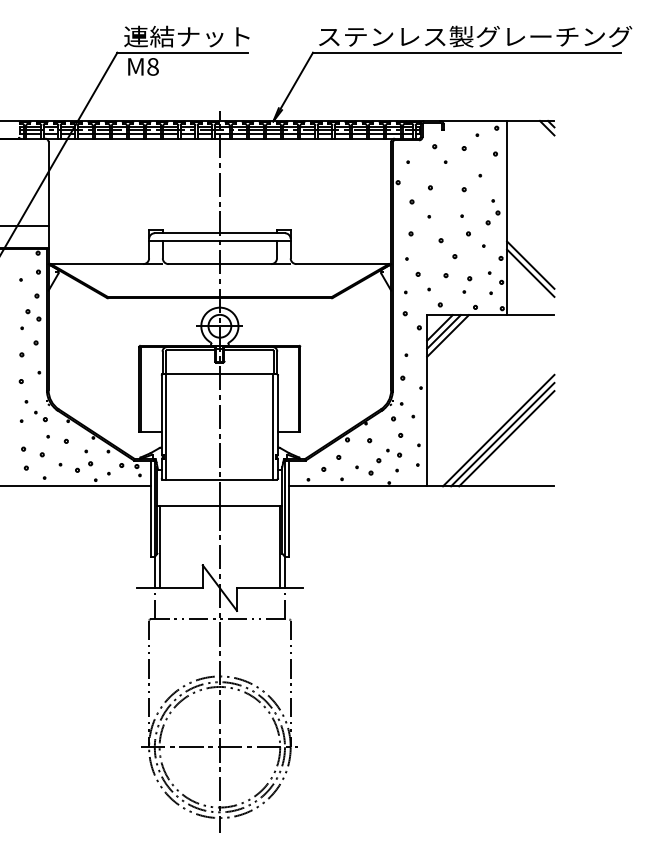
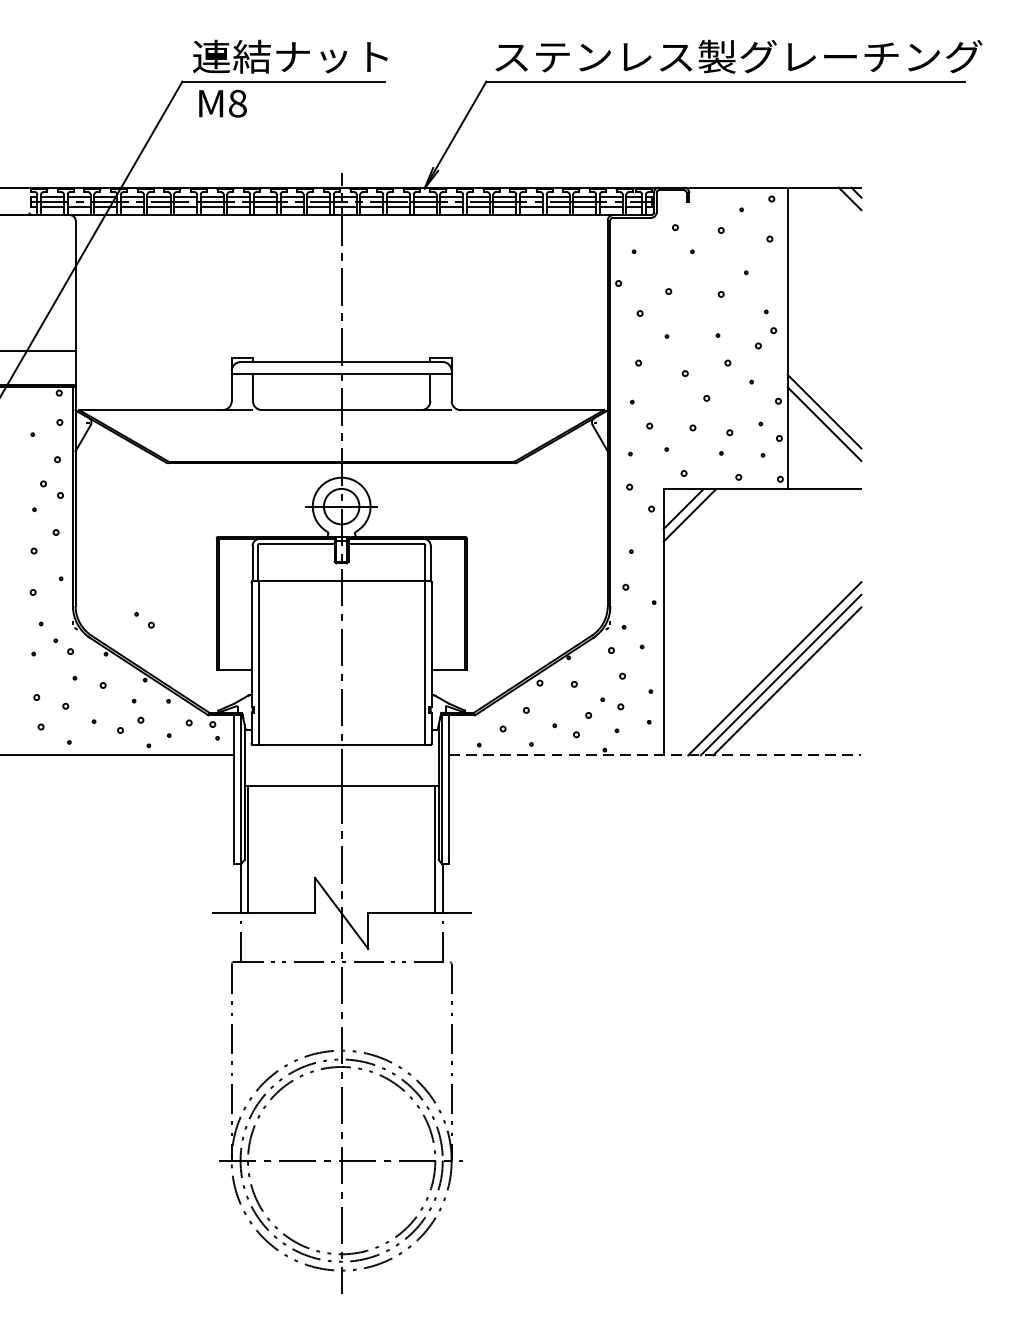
line: (447, 335) -> (695, 520), removed
part: (92, 399) -> (143, 620), added
line: (421, 486) -> (654, 755), solid -> dashed

